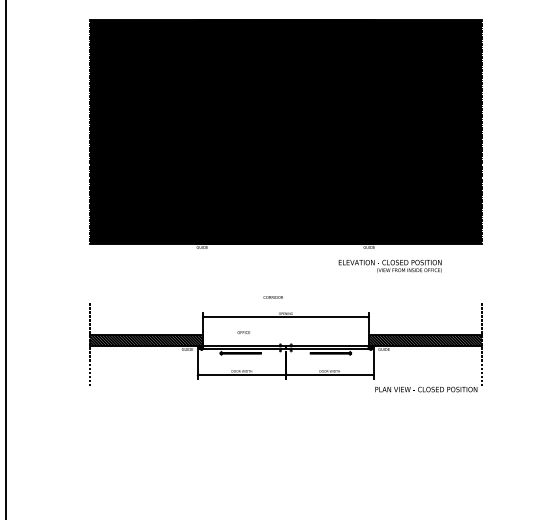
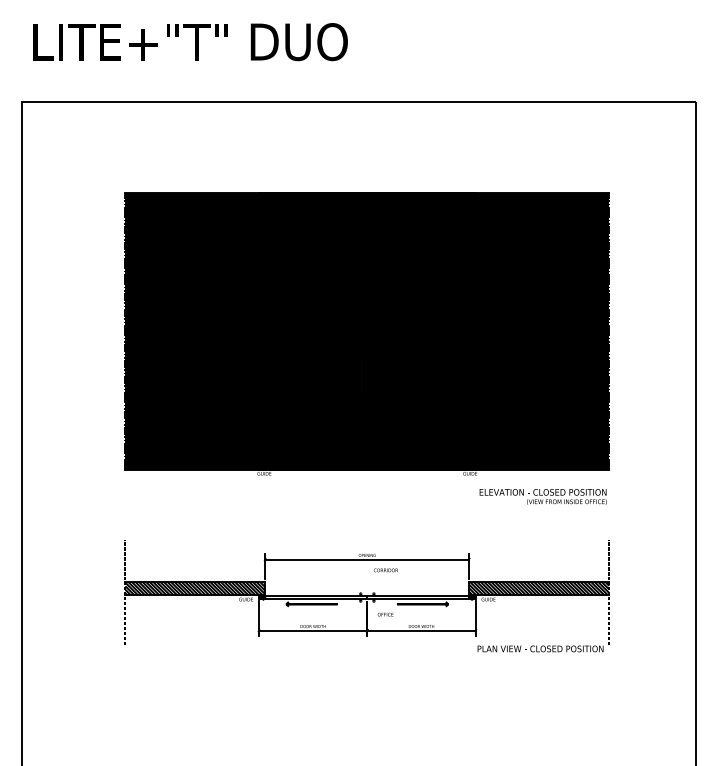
text: (389, 265) -> (542, 496), moved
text: (272, 297) -> (385, 570), moved
text: (243, 332) -> (385, 614), moved

